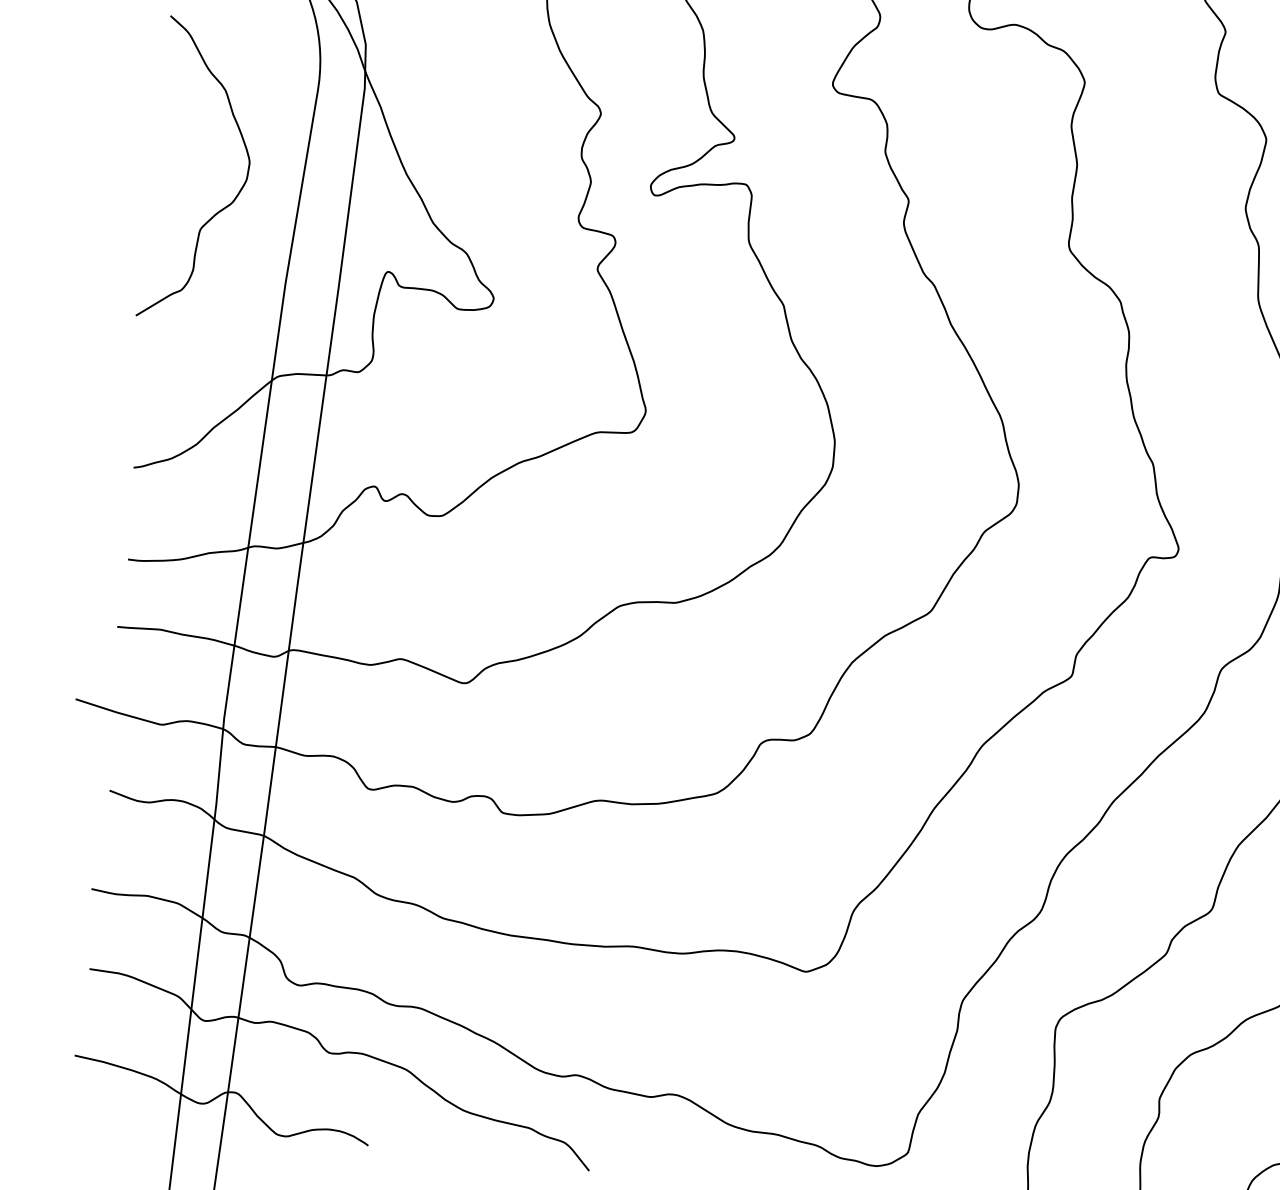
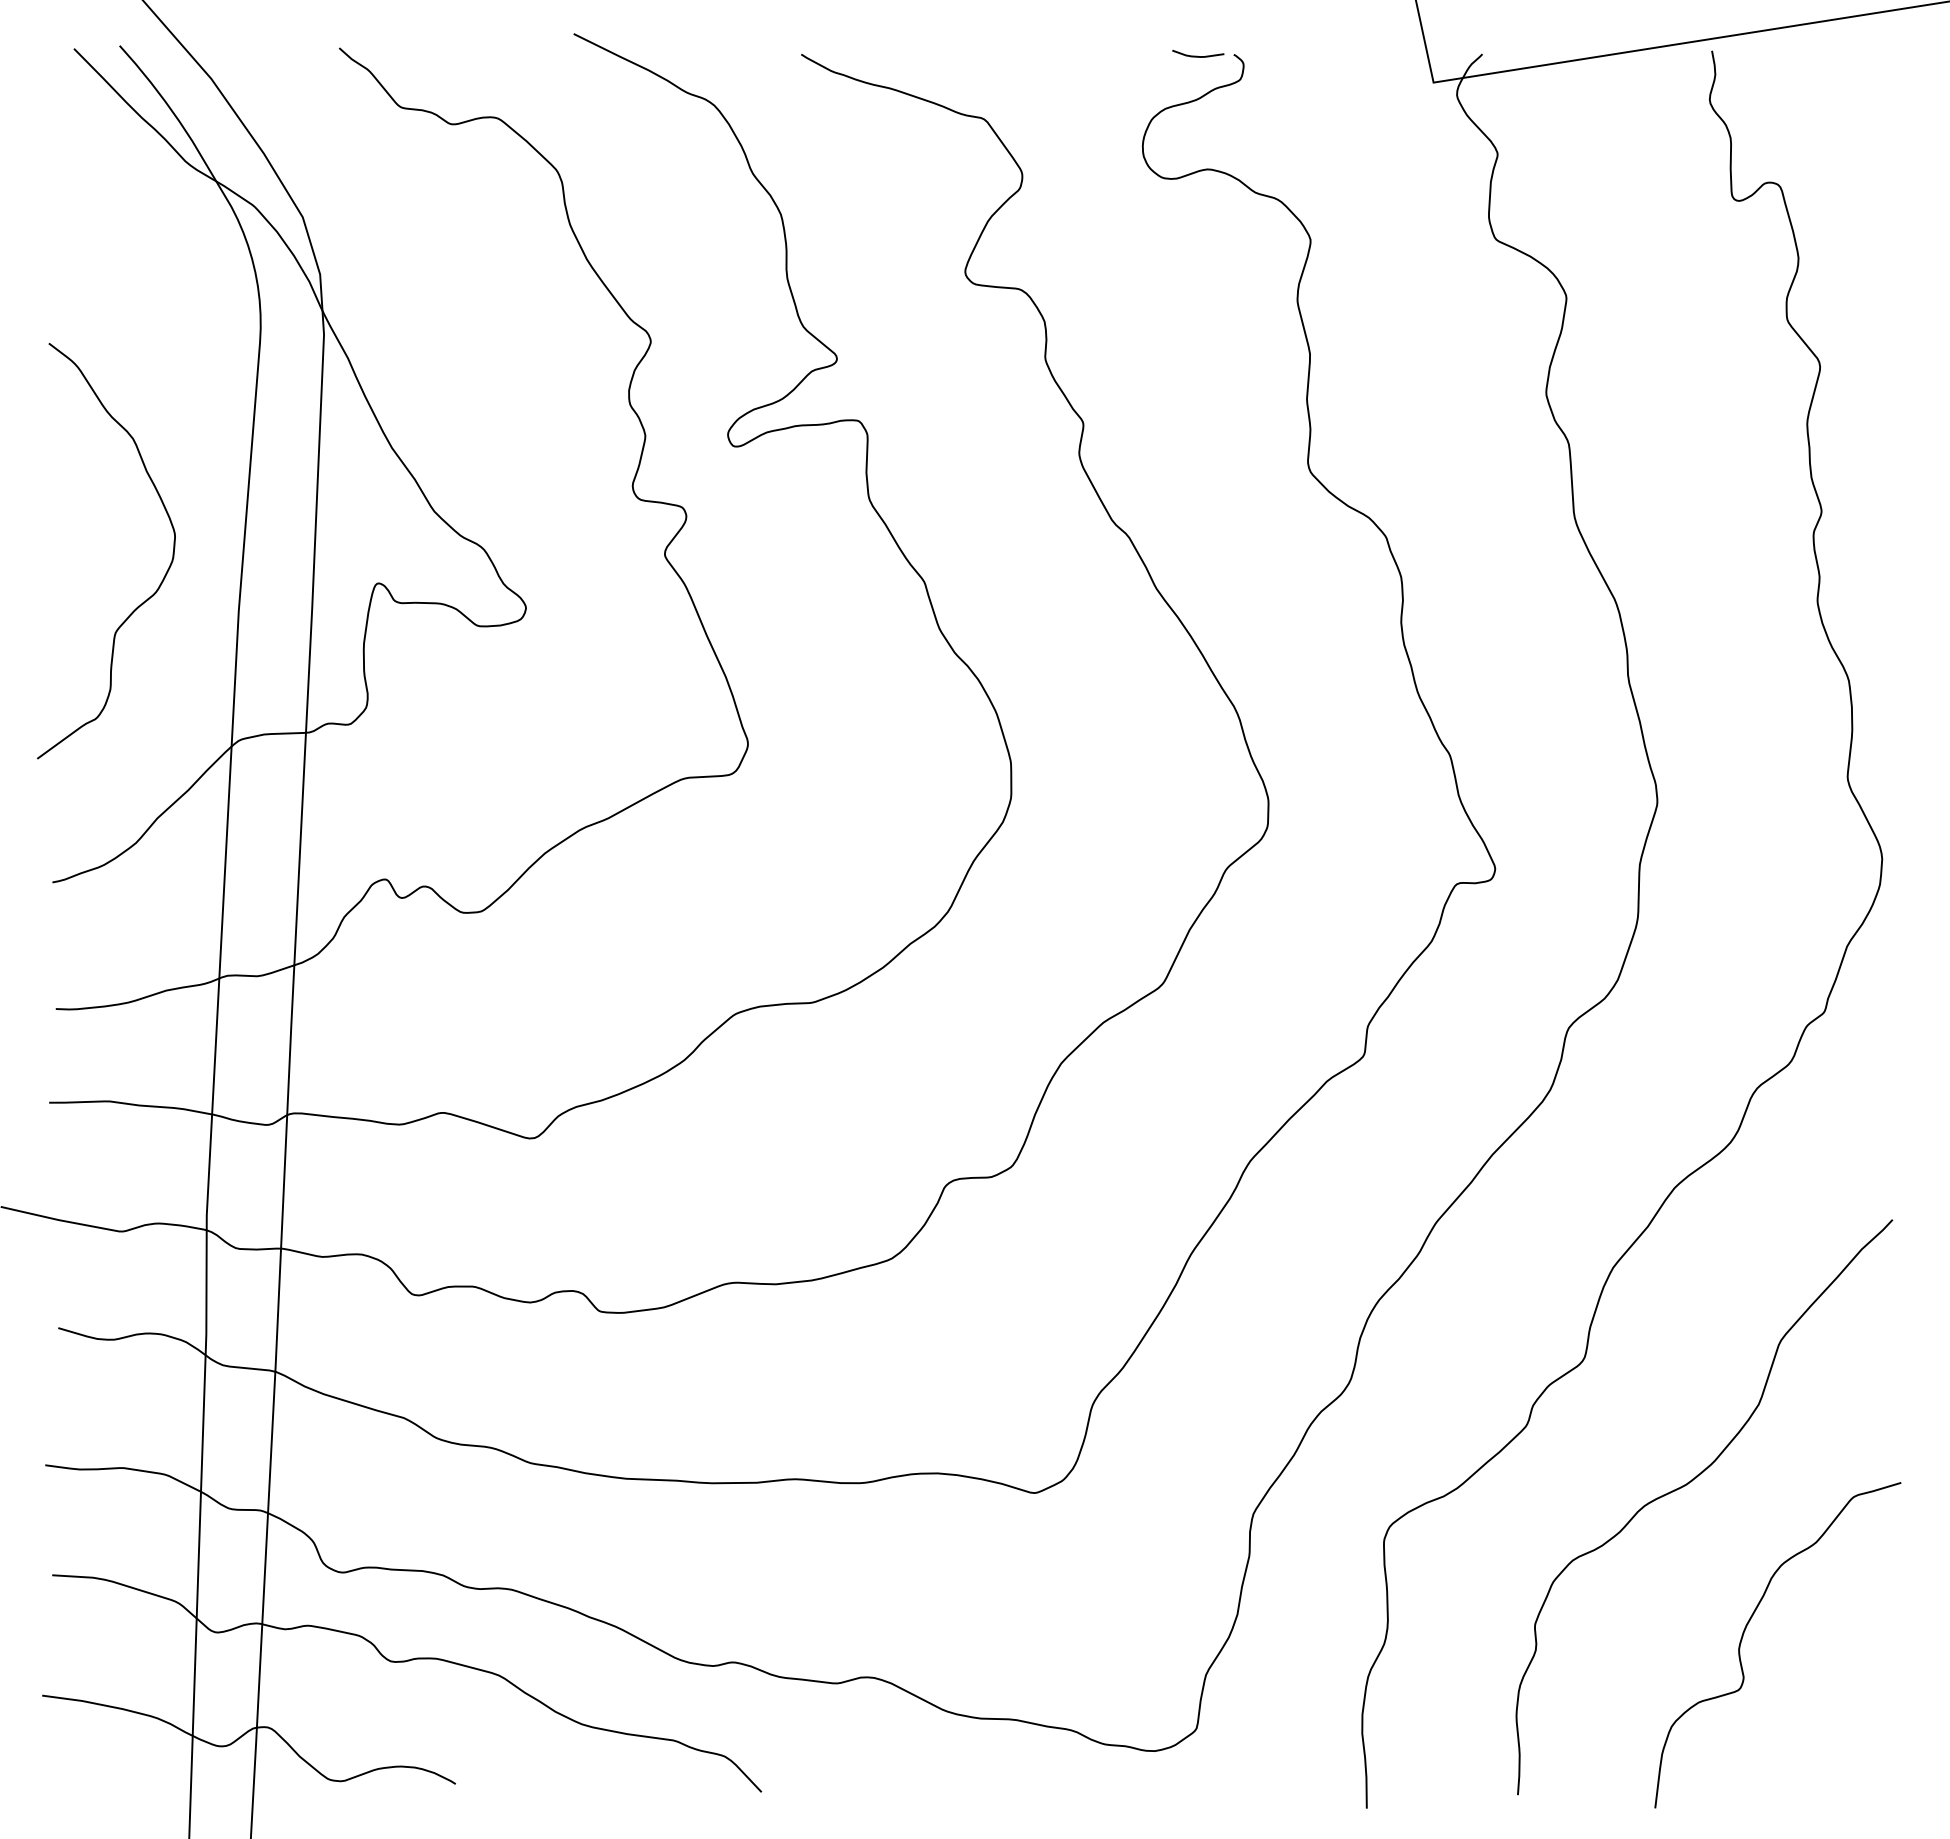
curve: (236, 195) -> (160, 582), moved

